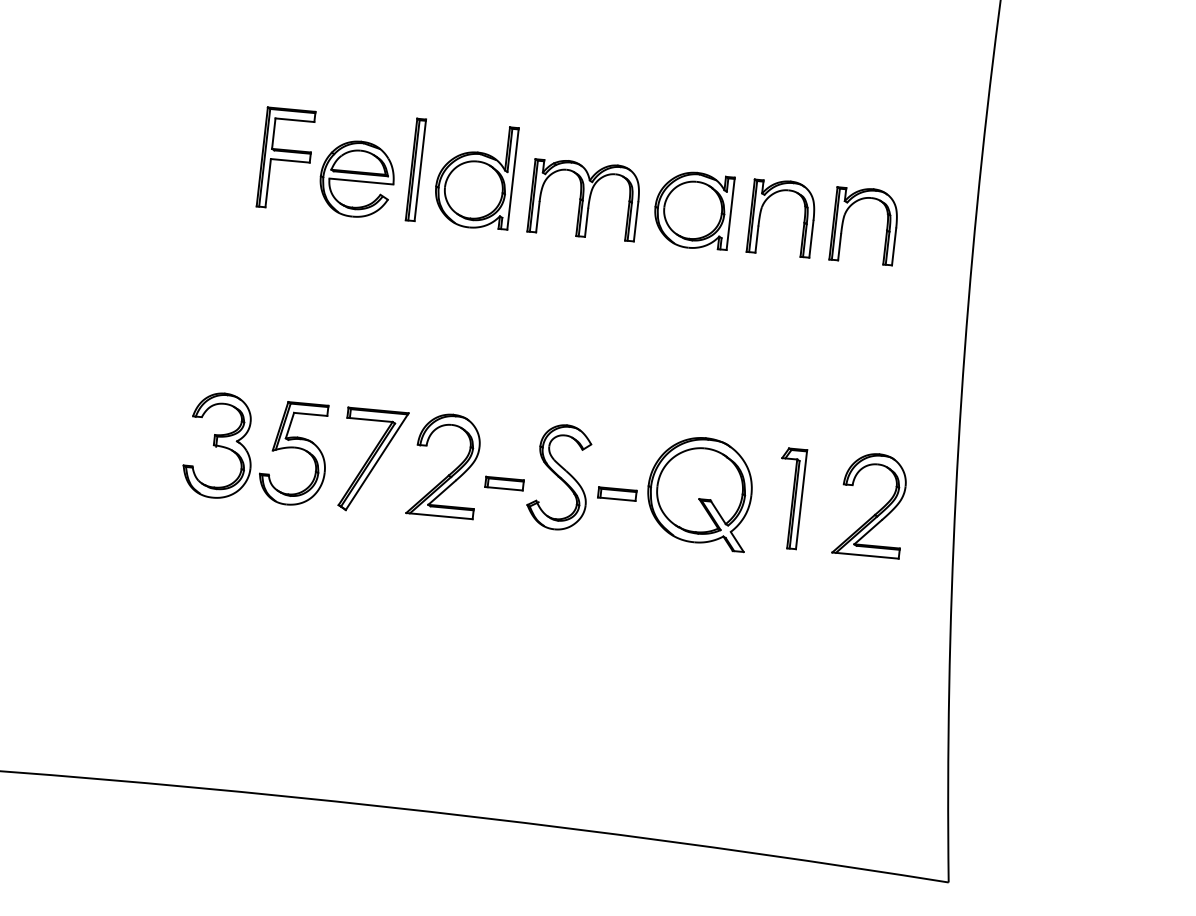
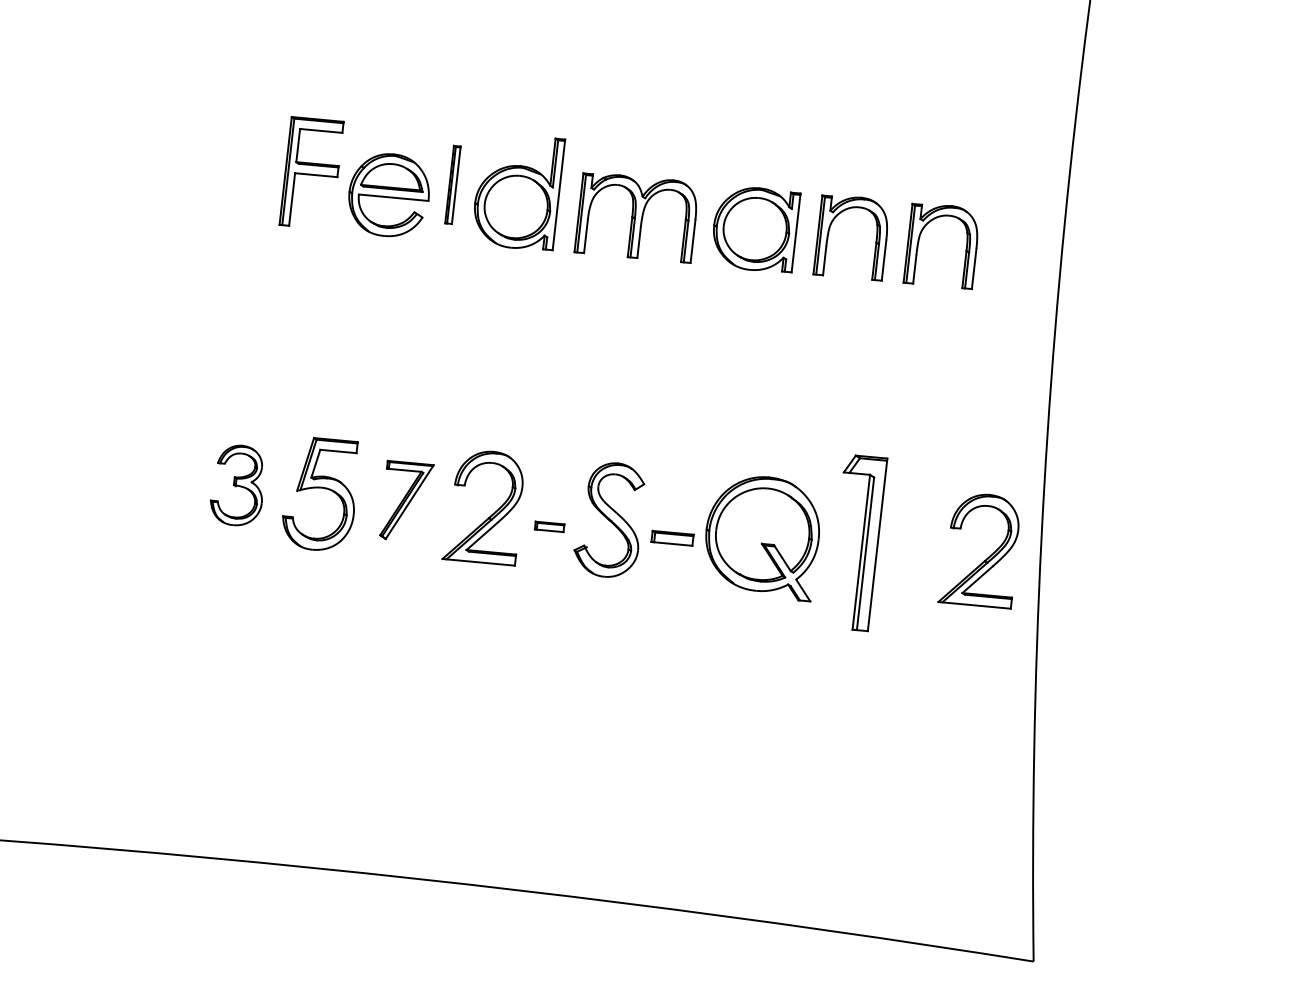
part: (415, 169) -> (452, 184), size x0.7
part: (216, 445) -> (235, 485), size x0.7
part: (373, 458) -> (406, 499), size x0.7
part: (504, 483) -> (549, 526), size x0.7
part: (794, 498) -> (865, 543), size x1.6
part: (874, 513) -> (984, 559), moved

